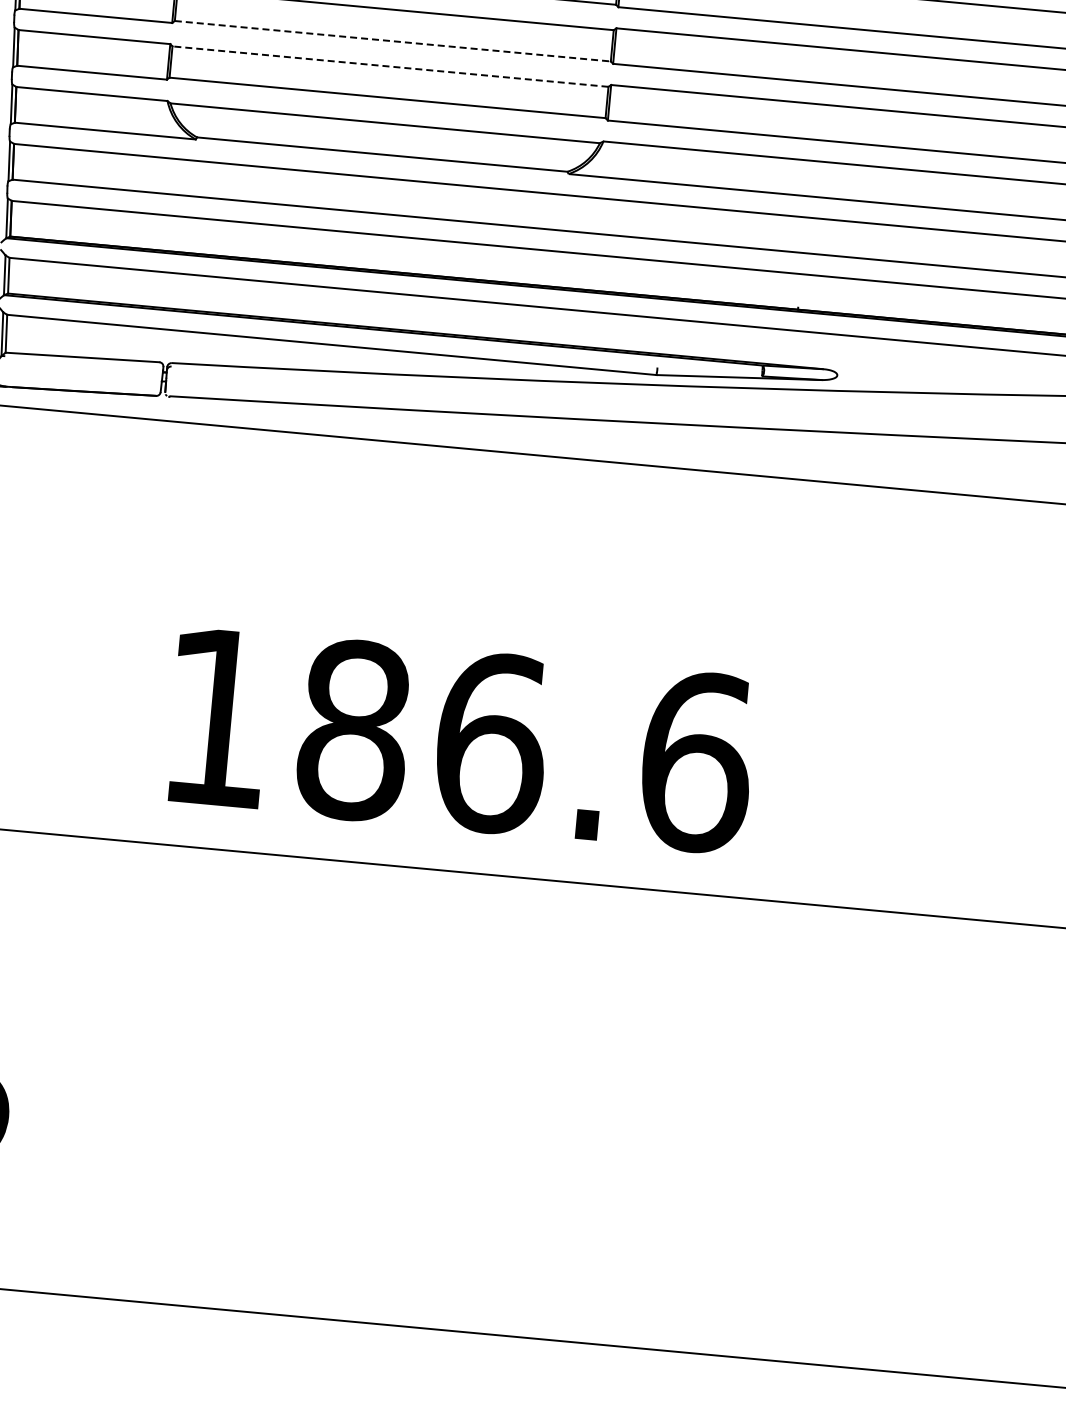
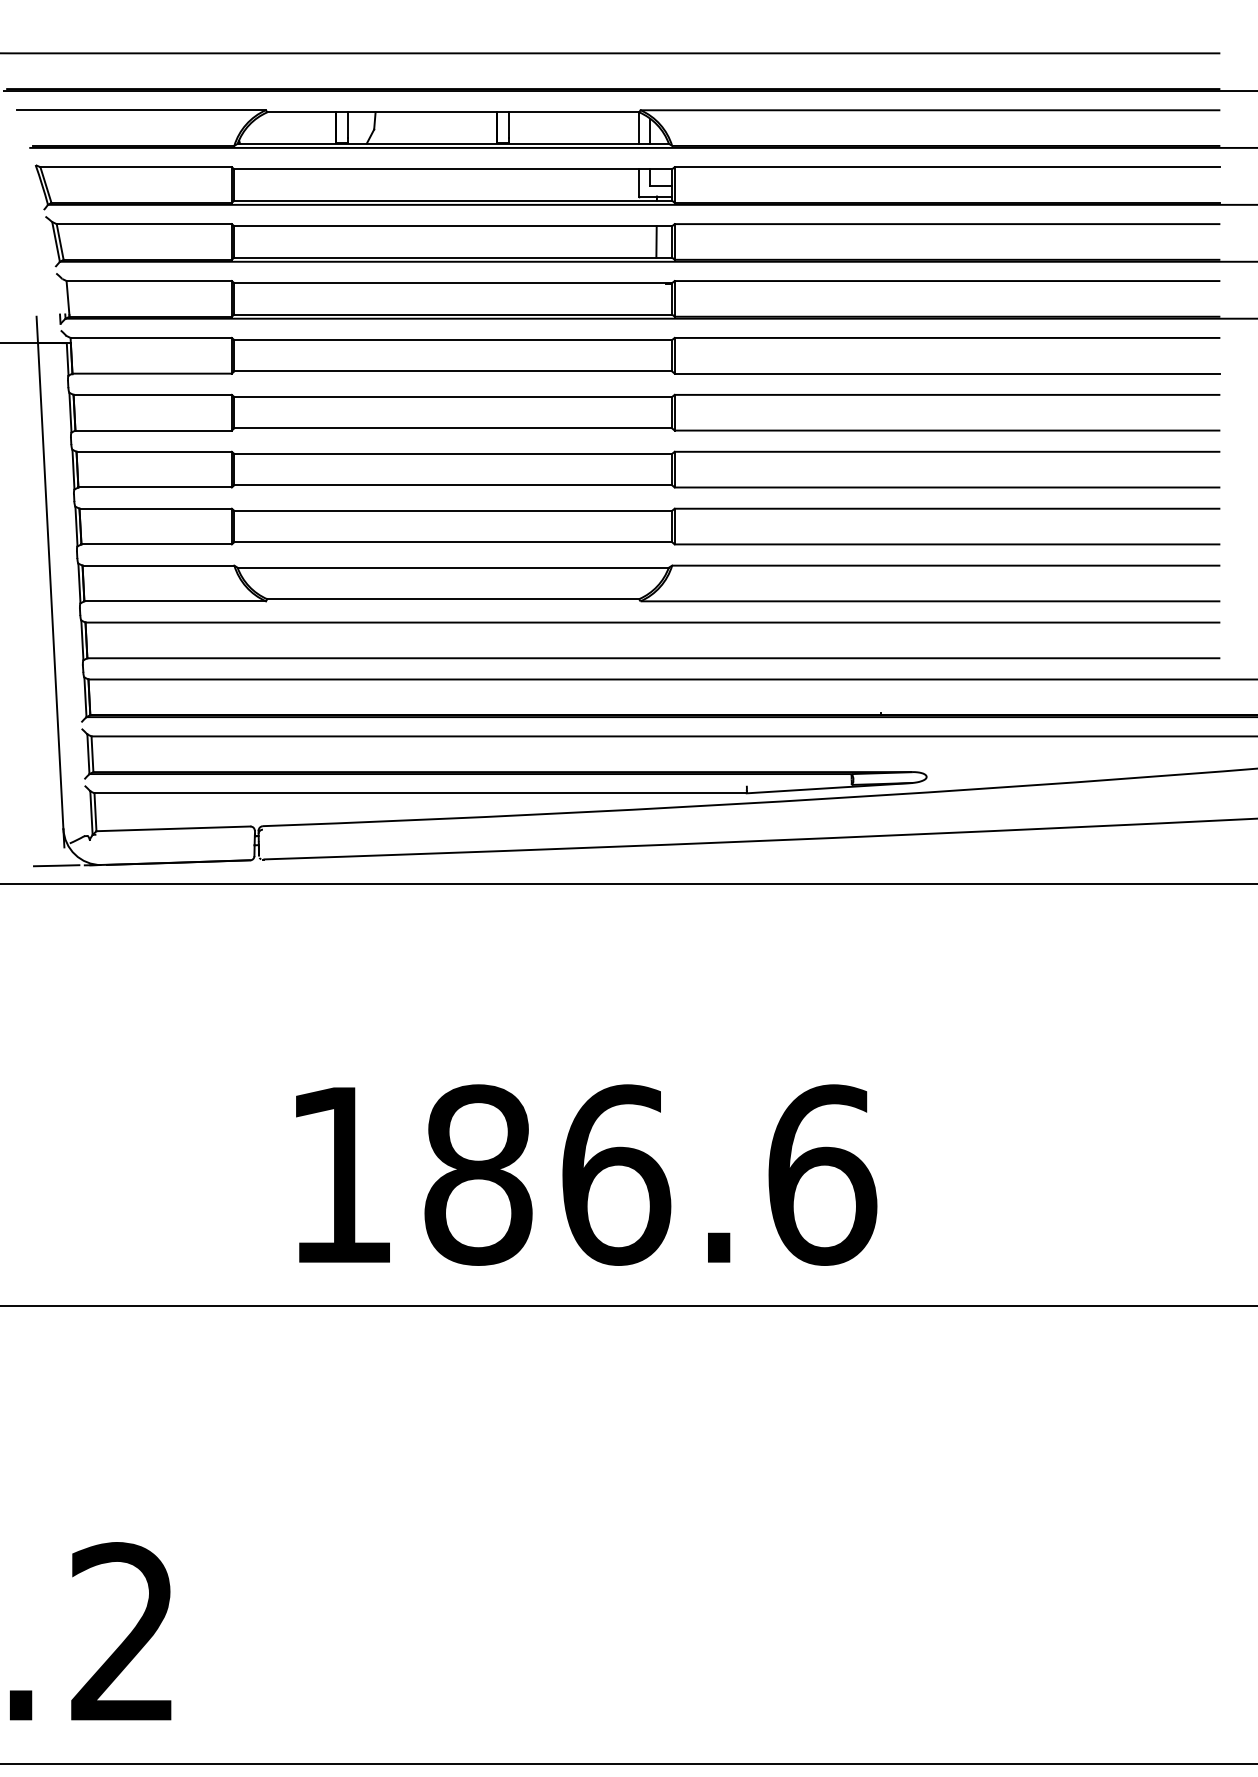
line: (393, 41) -> (453, 485), dashed -> solid
line: (390, 66) -> (453, 510), dashed -> solid

